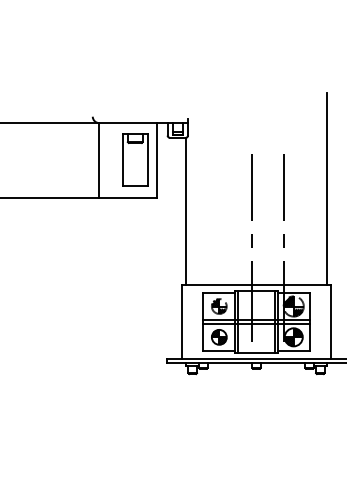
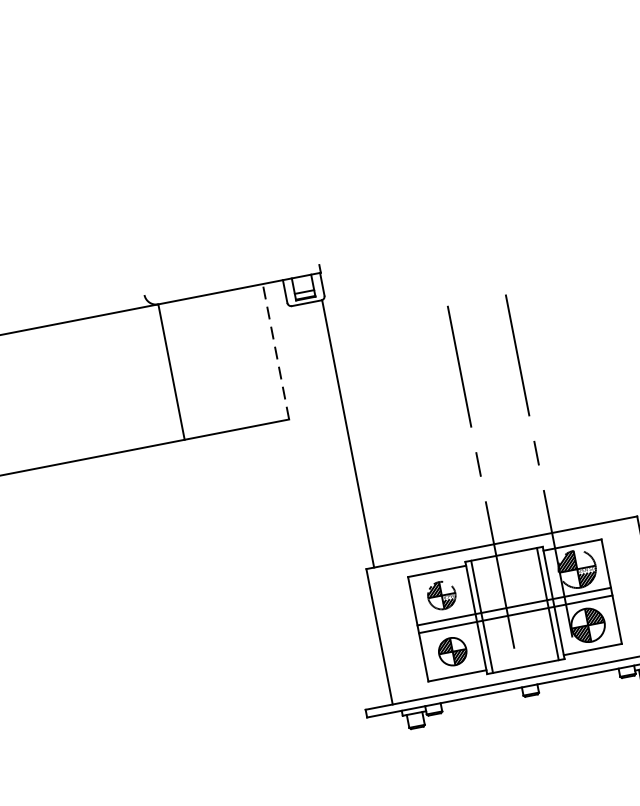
part: (135, 159) -> (237, 357), removed
line: (156, 159) -> (275, 350), solid -> dashed
line: (326, 188) -> (595, 342), removed

